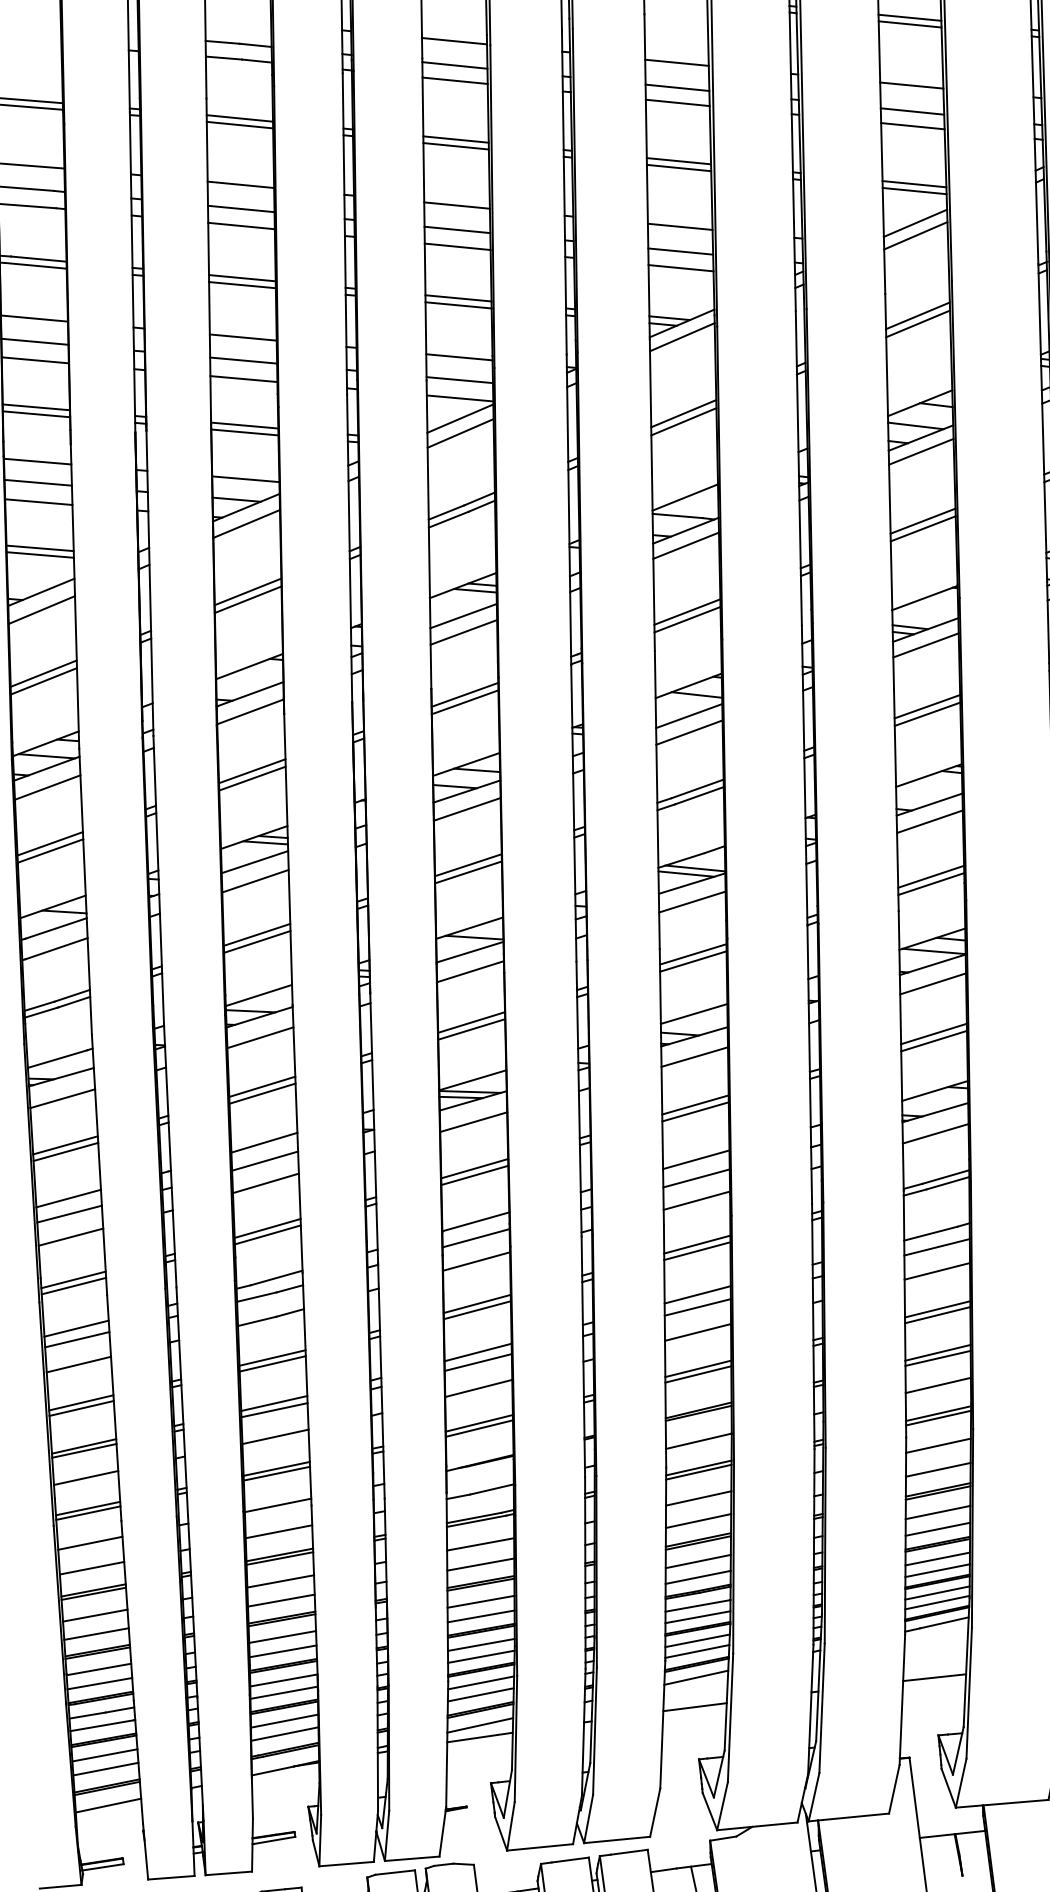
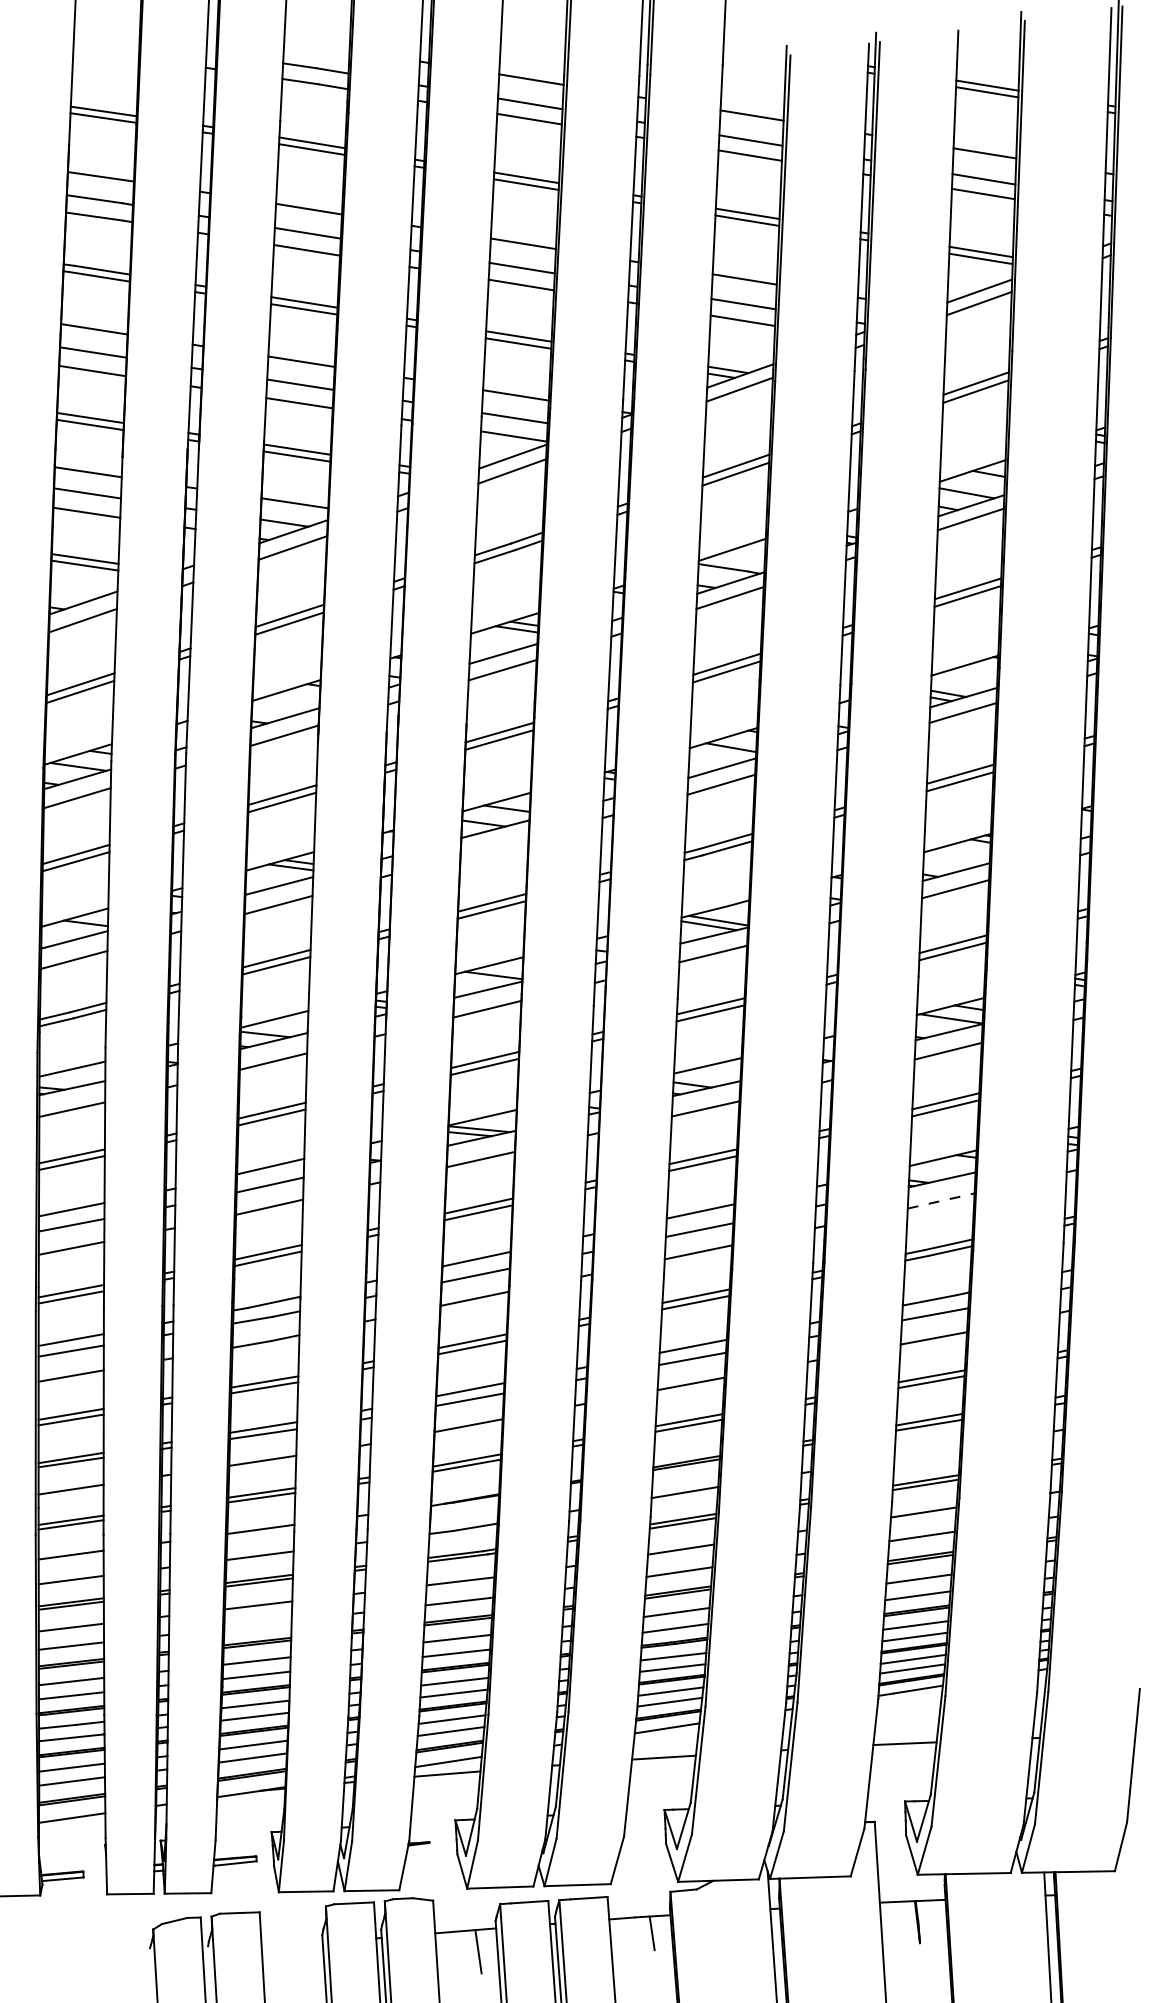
line: (467, 808) -> (494, 846), removed
line: (936, 1133) -> (941, 1200), solid -> dashed
line: (938, 1384) -> (927, 1451), removed
line: (280, 1600) -> (257, 1624), removed

